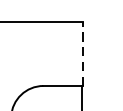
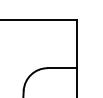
line: (82, 52) -> (76, 43), dashed -> solid

